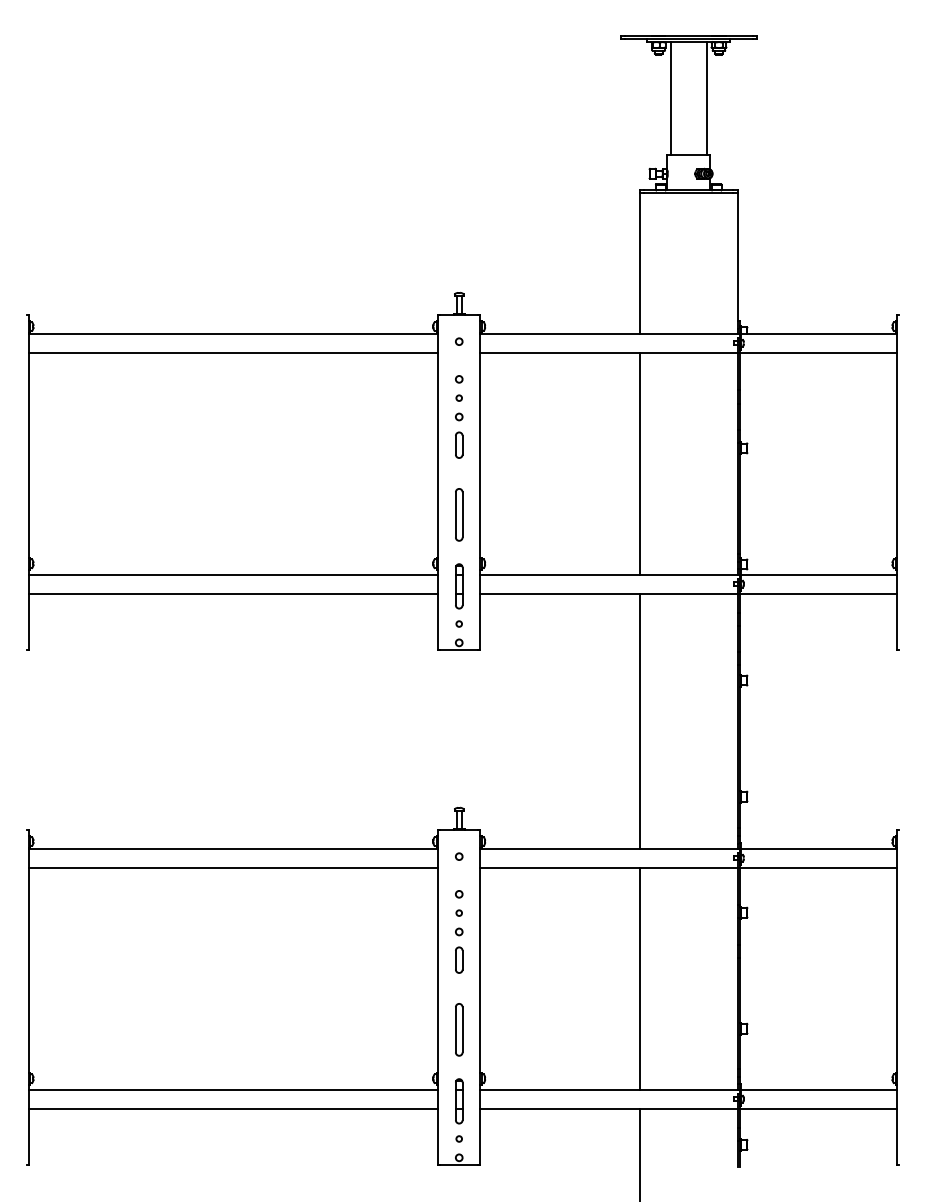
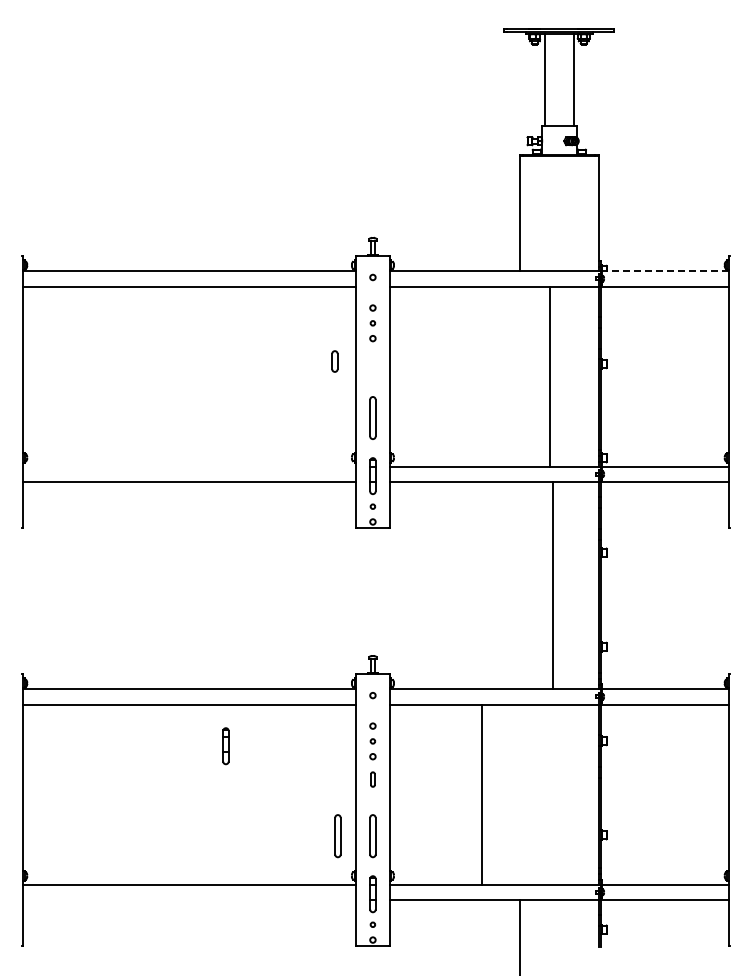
line: (818, 334) -> (664, 271), solid -> dashed
part: (458, 445) -> (334, 361), moved
line: (639, 463) -> (549, 376), moved
line: (233, 574) -> (189, 466), removed
line: (639, 721) -> (552, 585), moved
part: (277, 919) -> (225, 746), added
part: (458, 960) -> (372, 779), size x0.7
line: (639, 978) -> (481, 794), moved
part: (415, 1030) -> (337, 836), added
line: (233, 1109) -> (189, 900), removed

